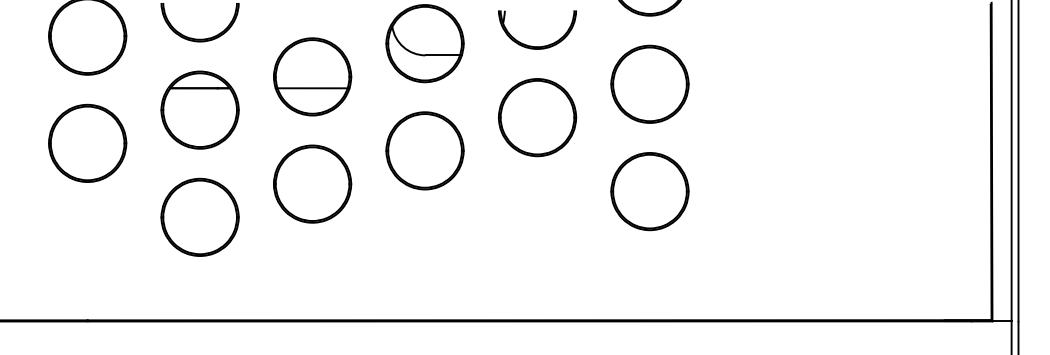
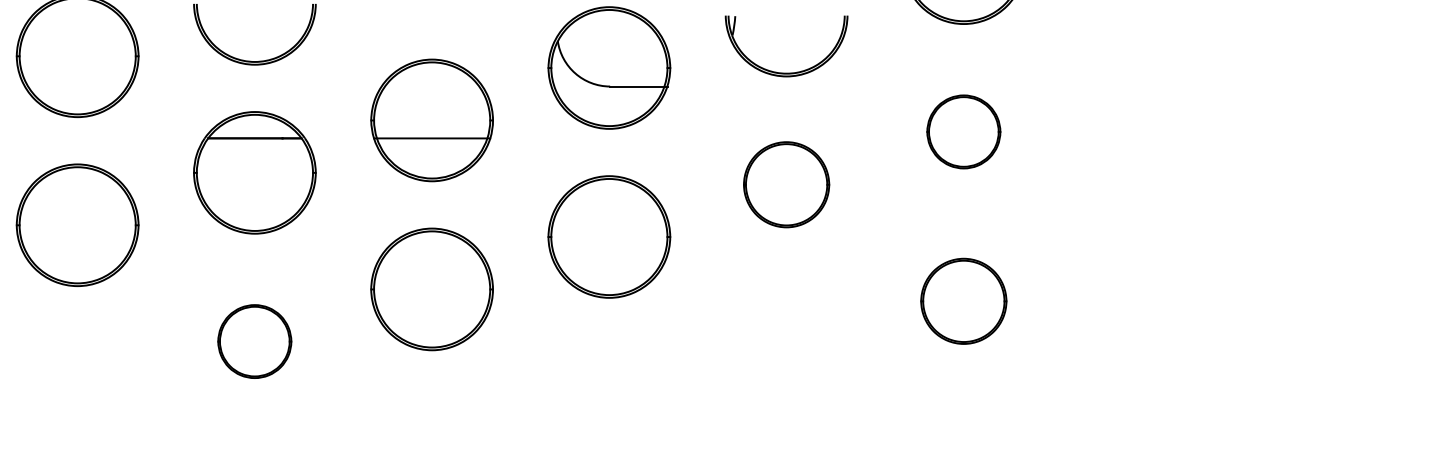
part: (649, 83) -> (963, 130), size x0.6
part: (537, 117) -> (786, 184), size x0.7
part: (649, 191) -> (963, 301), size x0.7
part: (199, 216) -> (253, 340), size x0.6

